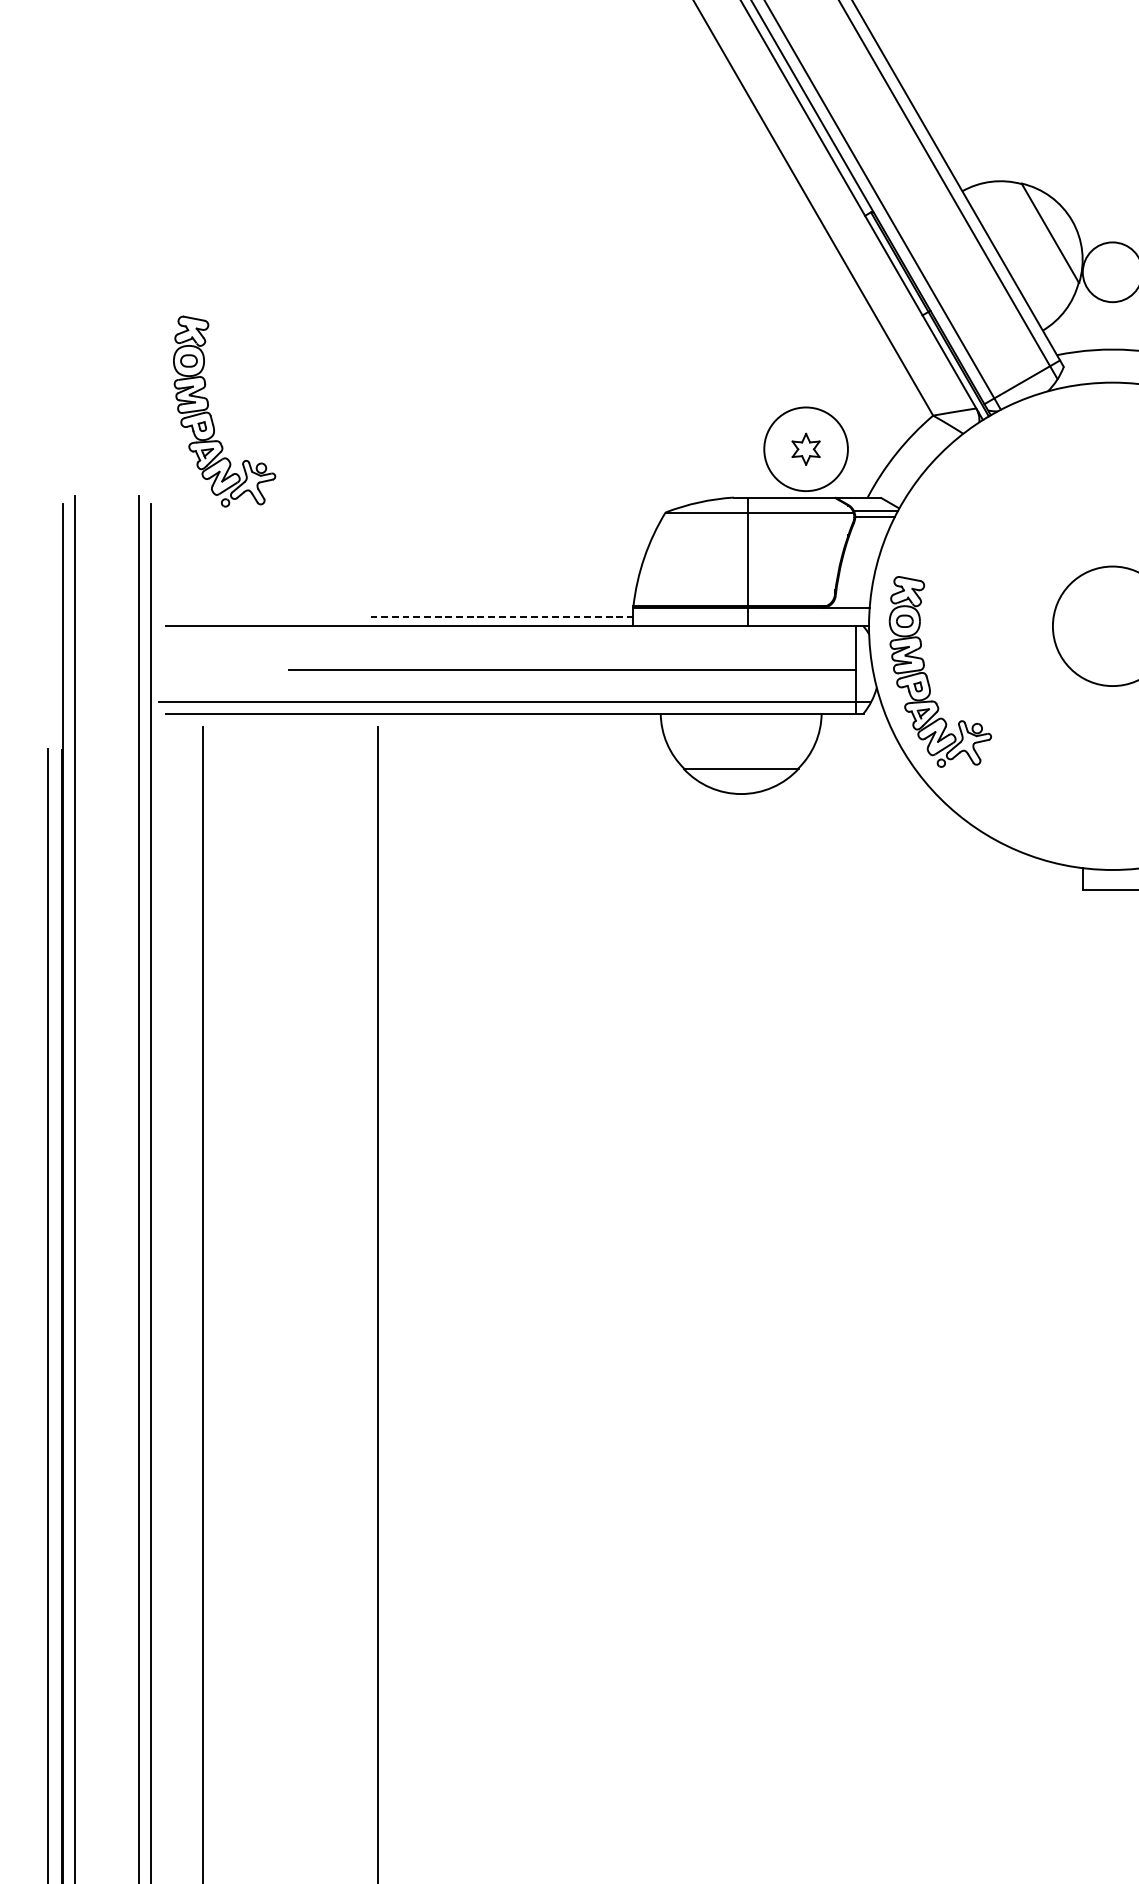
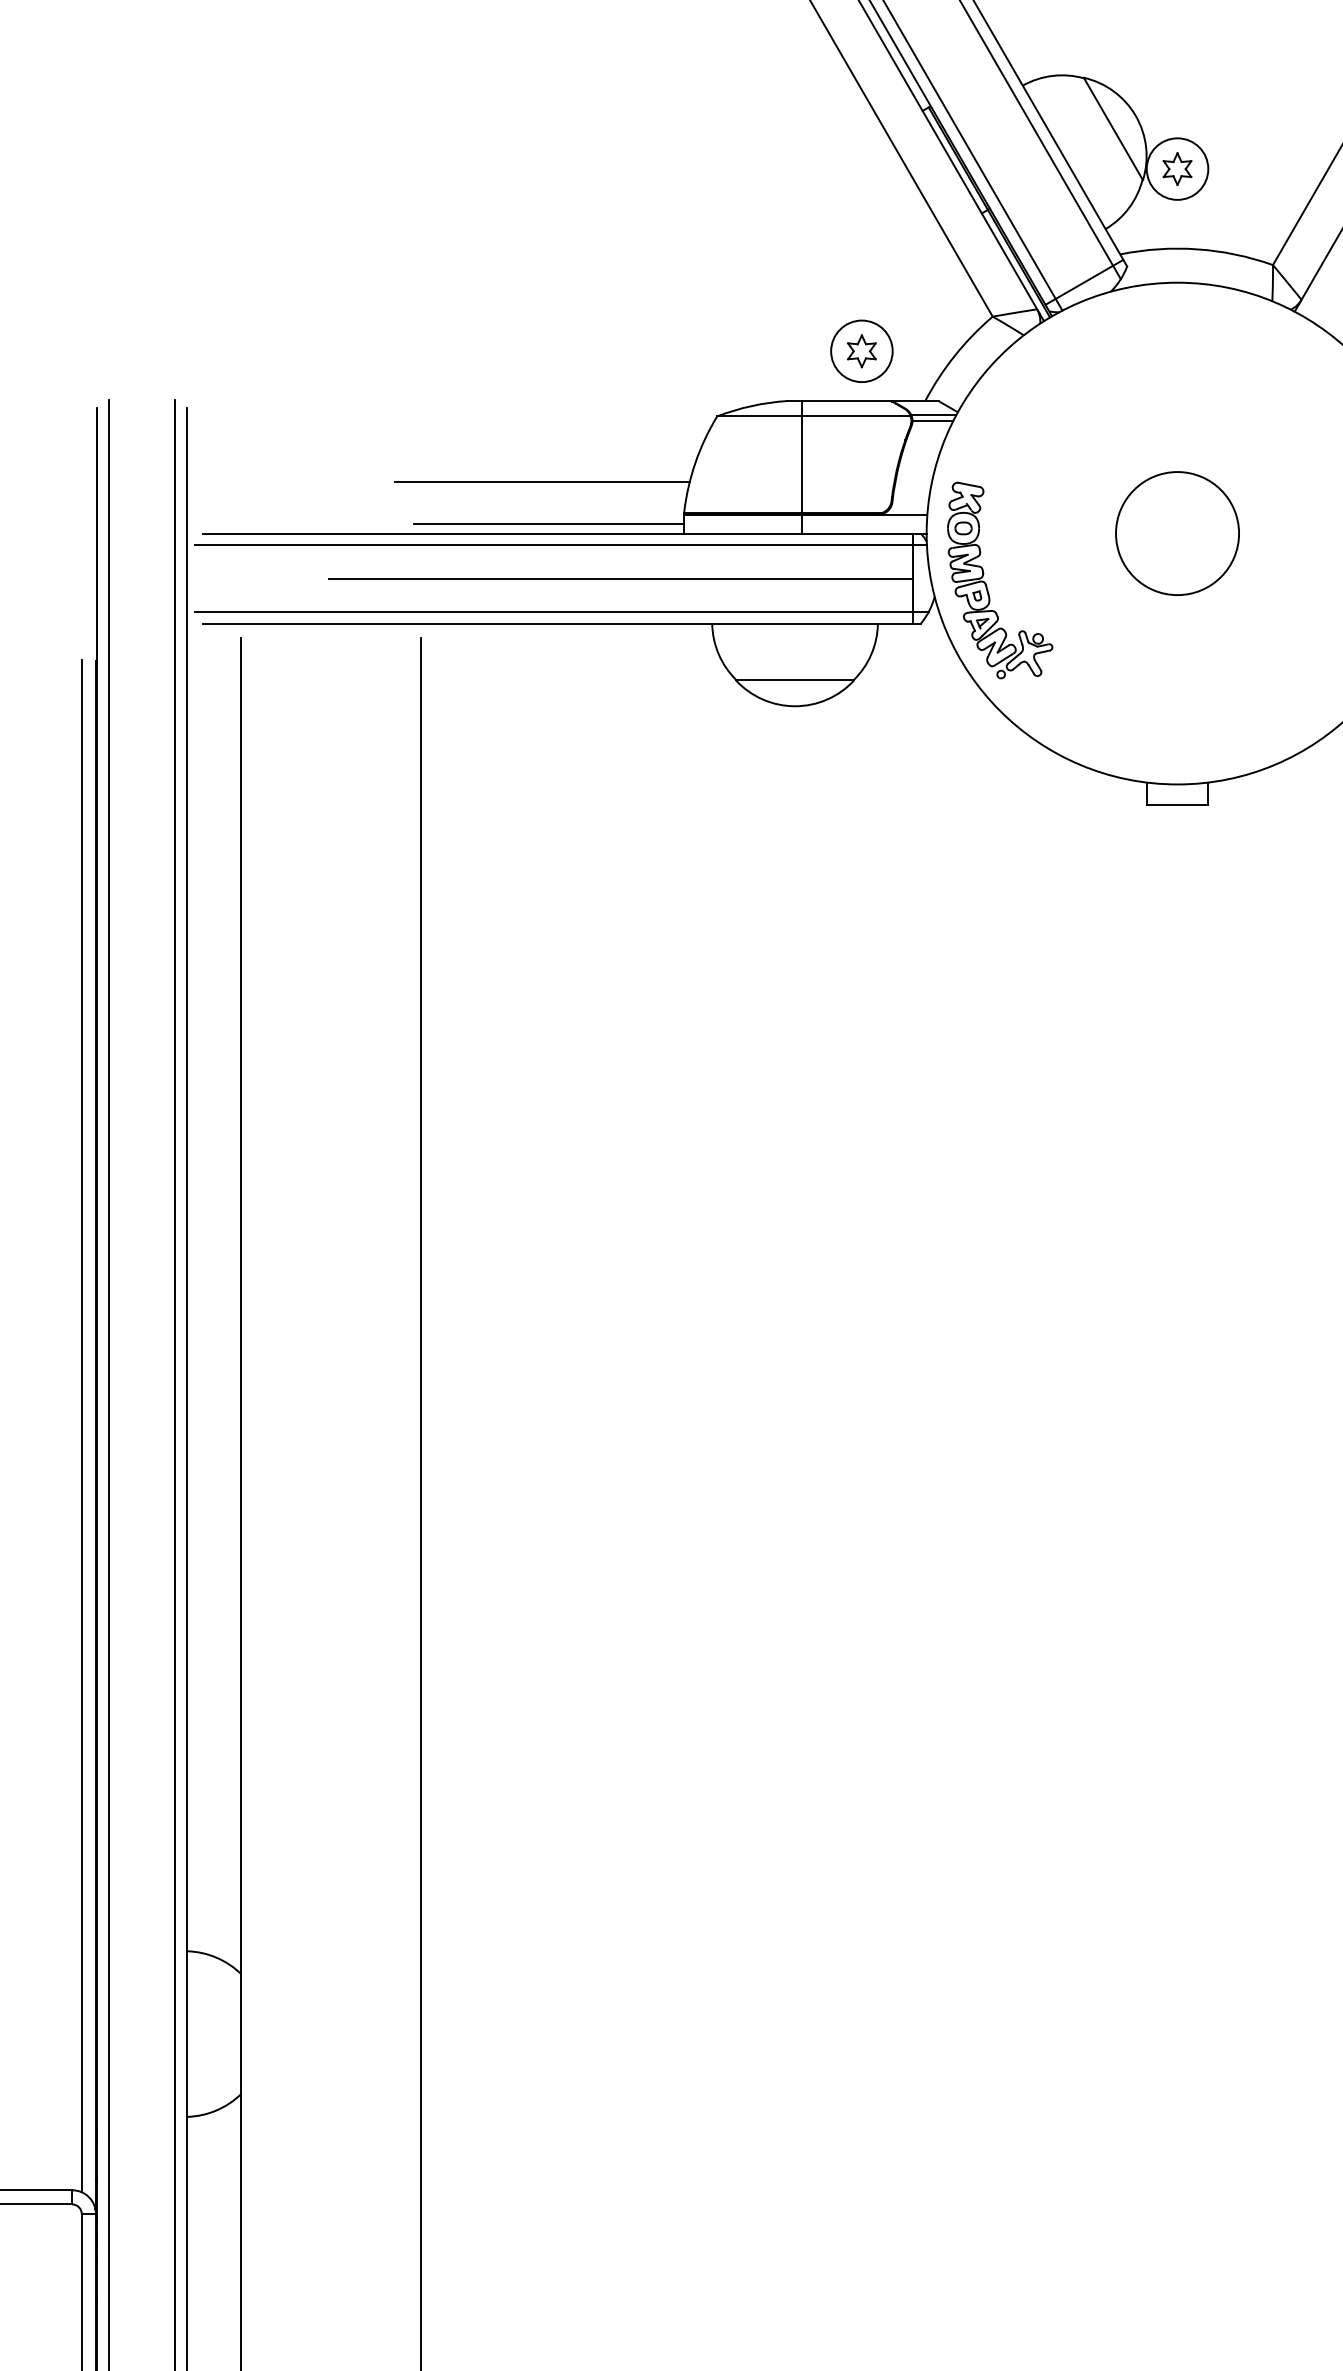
part: (1112, 272) -> (1177, 169), added
part: (211, 414) -> (249, 315), removed
circle: (805, 449) -> (861, 351), size x0.71
line: (494, 575) -> (541, 481), added
line: (502, 617) -> (549, 524), dashed -> solid
line: (513, 637) -> (560, 545), added

